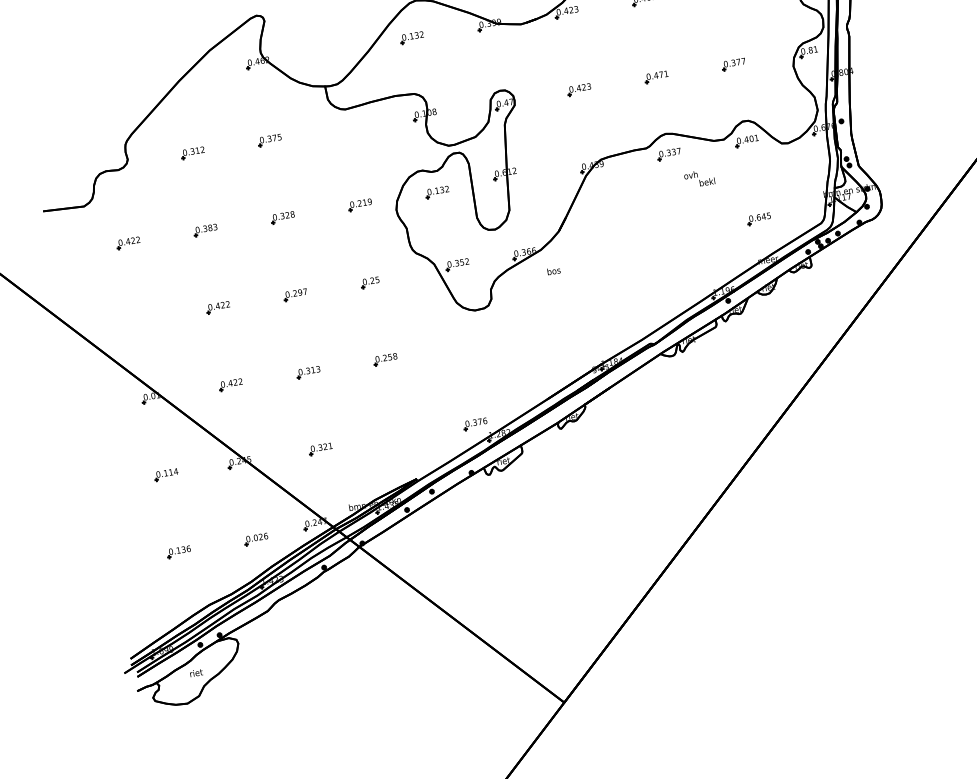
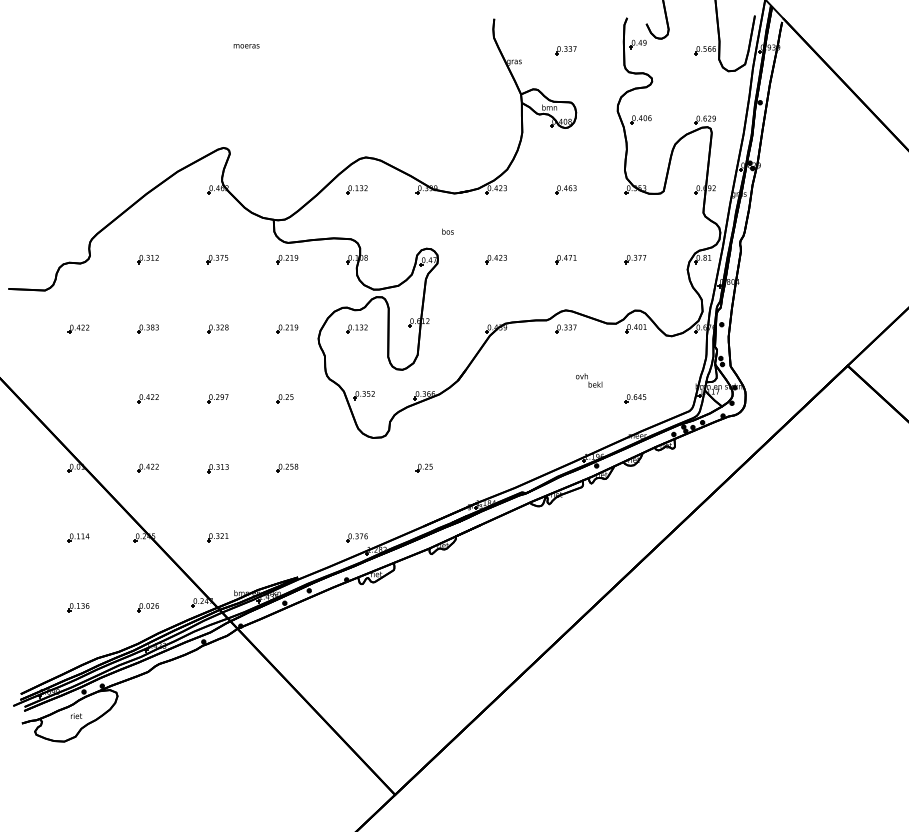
part: (347, 127) -> (287, 259), added
text: (700, 178) -> (589, 380), moved
text: (553, 270) -> (447, 231), moved
part: (536, 334) -> (423, 467), added

